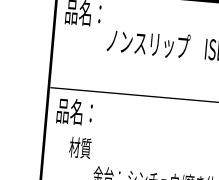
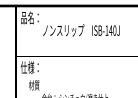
text: (69, 111) -> (27, 67), 品名： -> 仕様：

